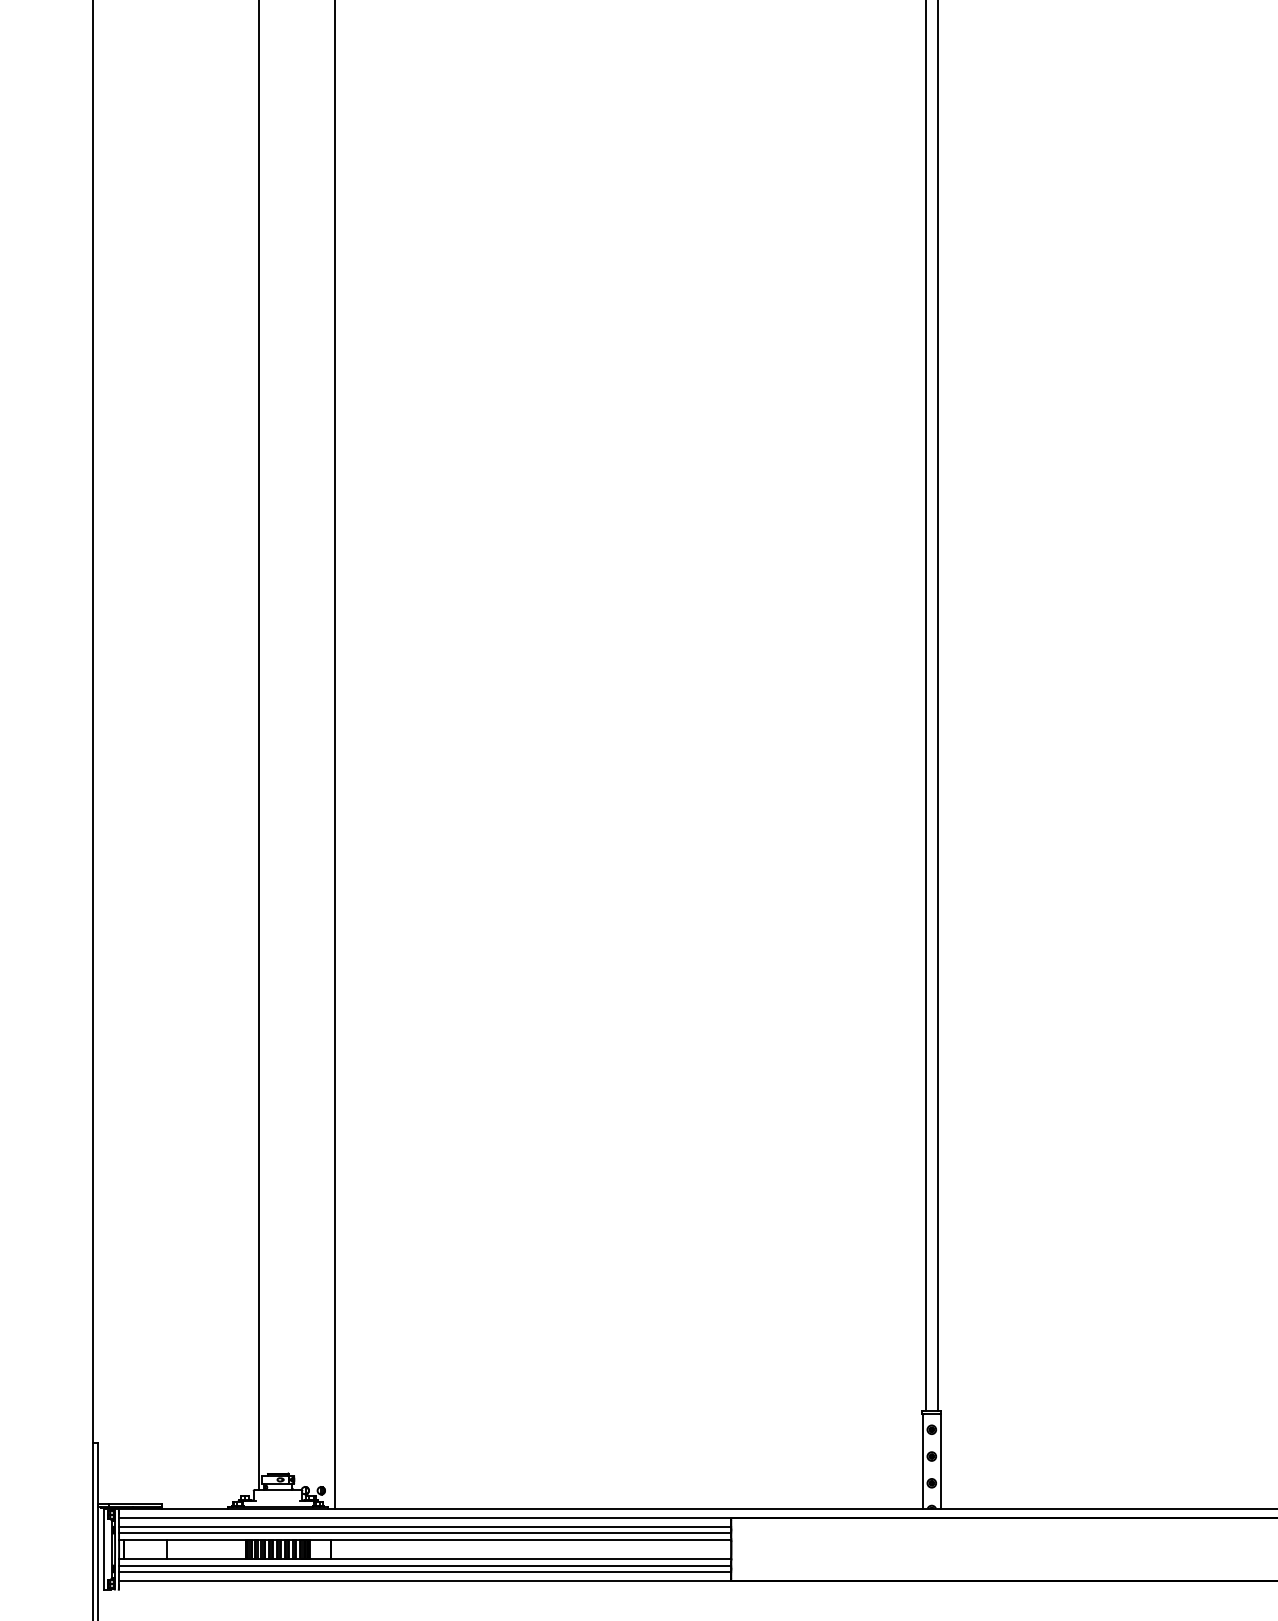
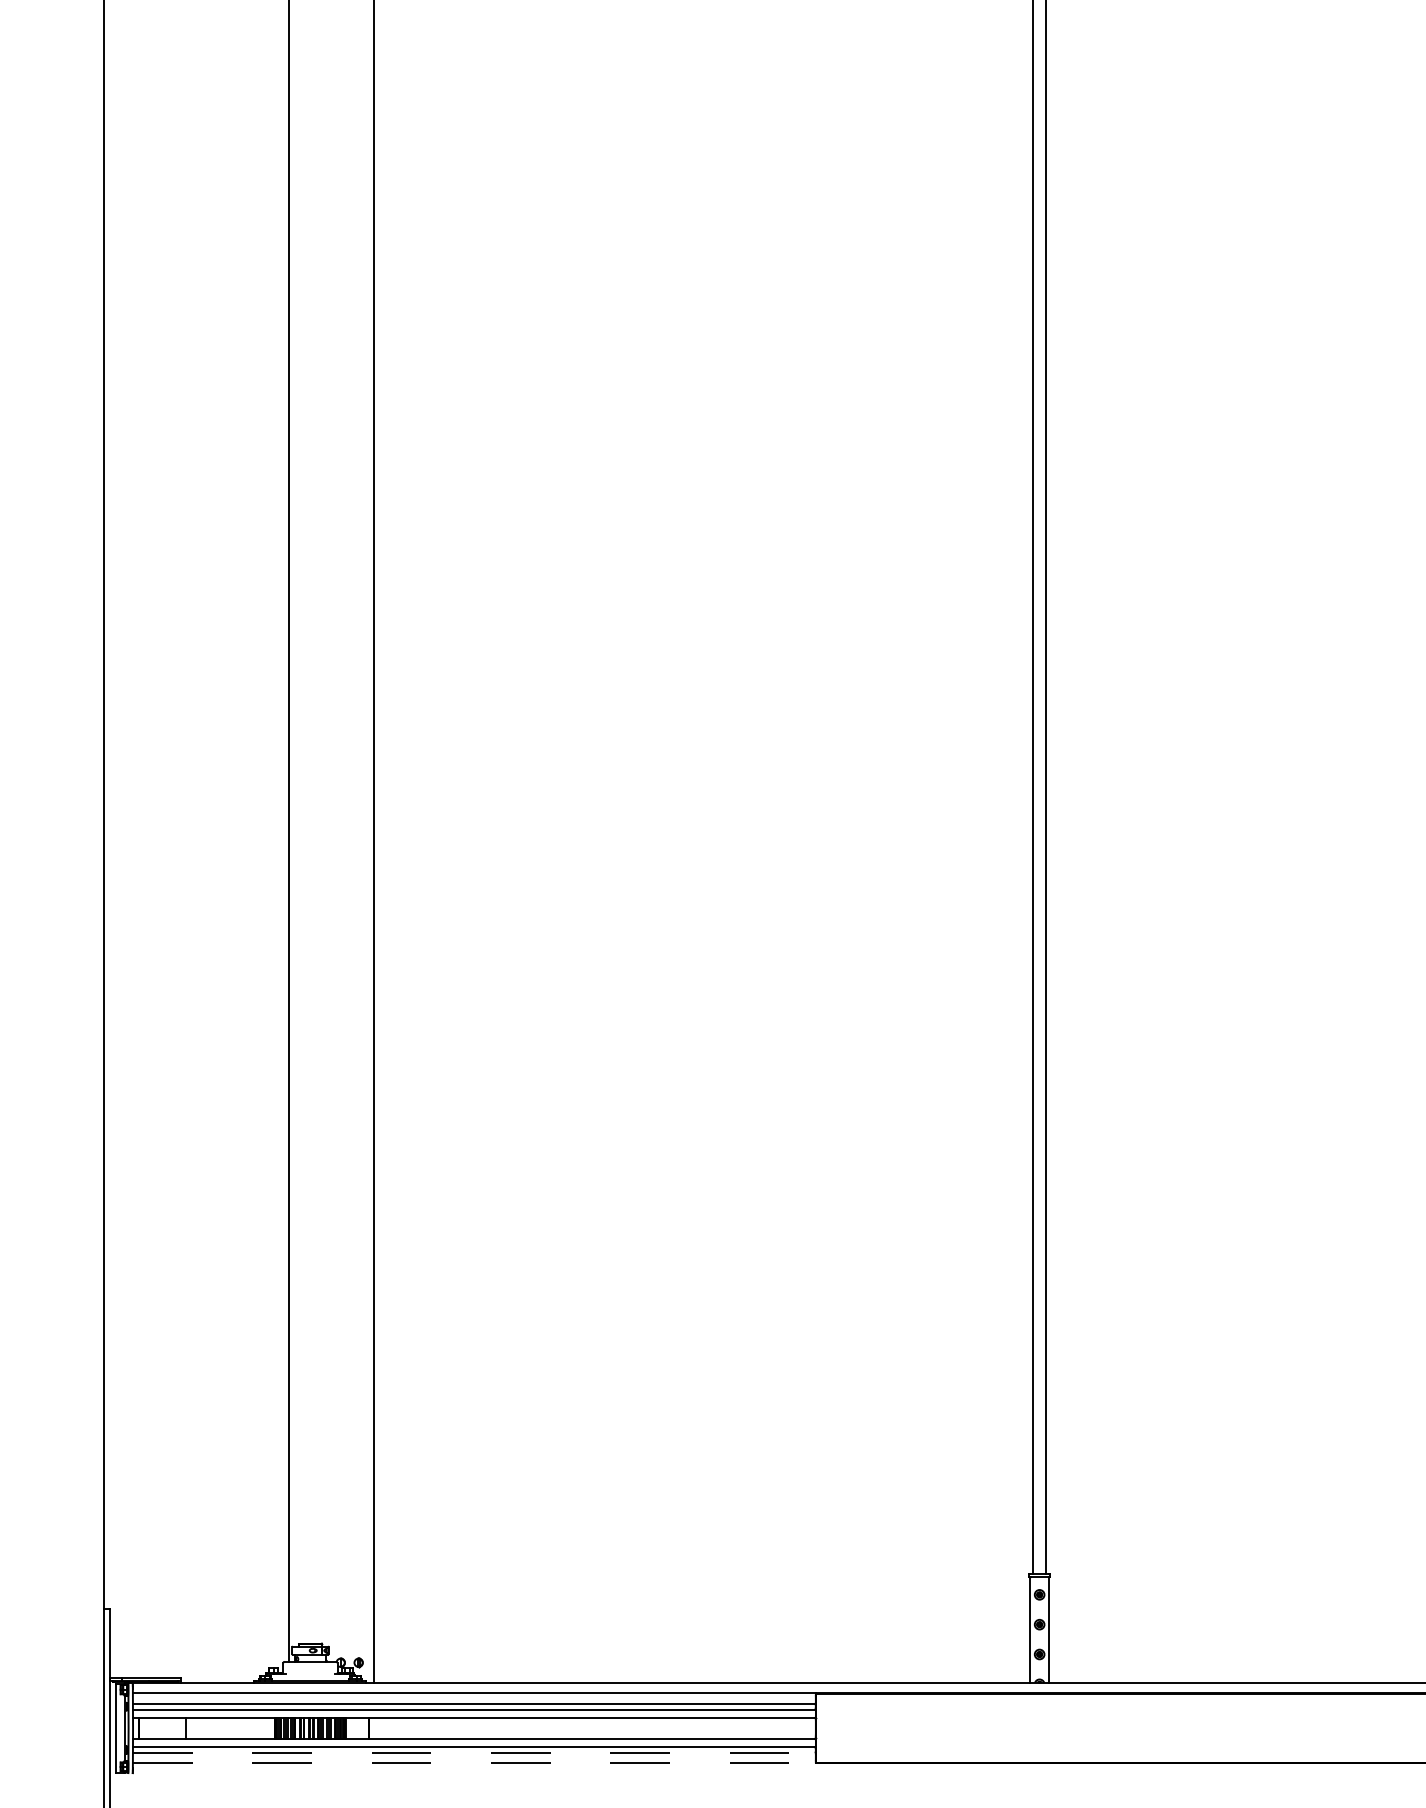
line: (425, 1571) -> (474, 1752), solid -> dashed
line: (425, 1580) -> (474, 1762), solid -> dashed

